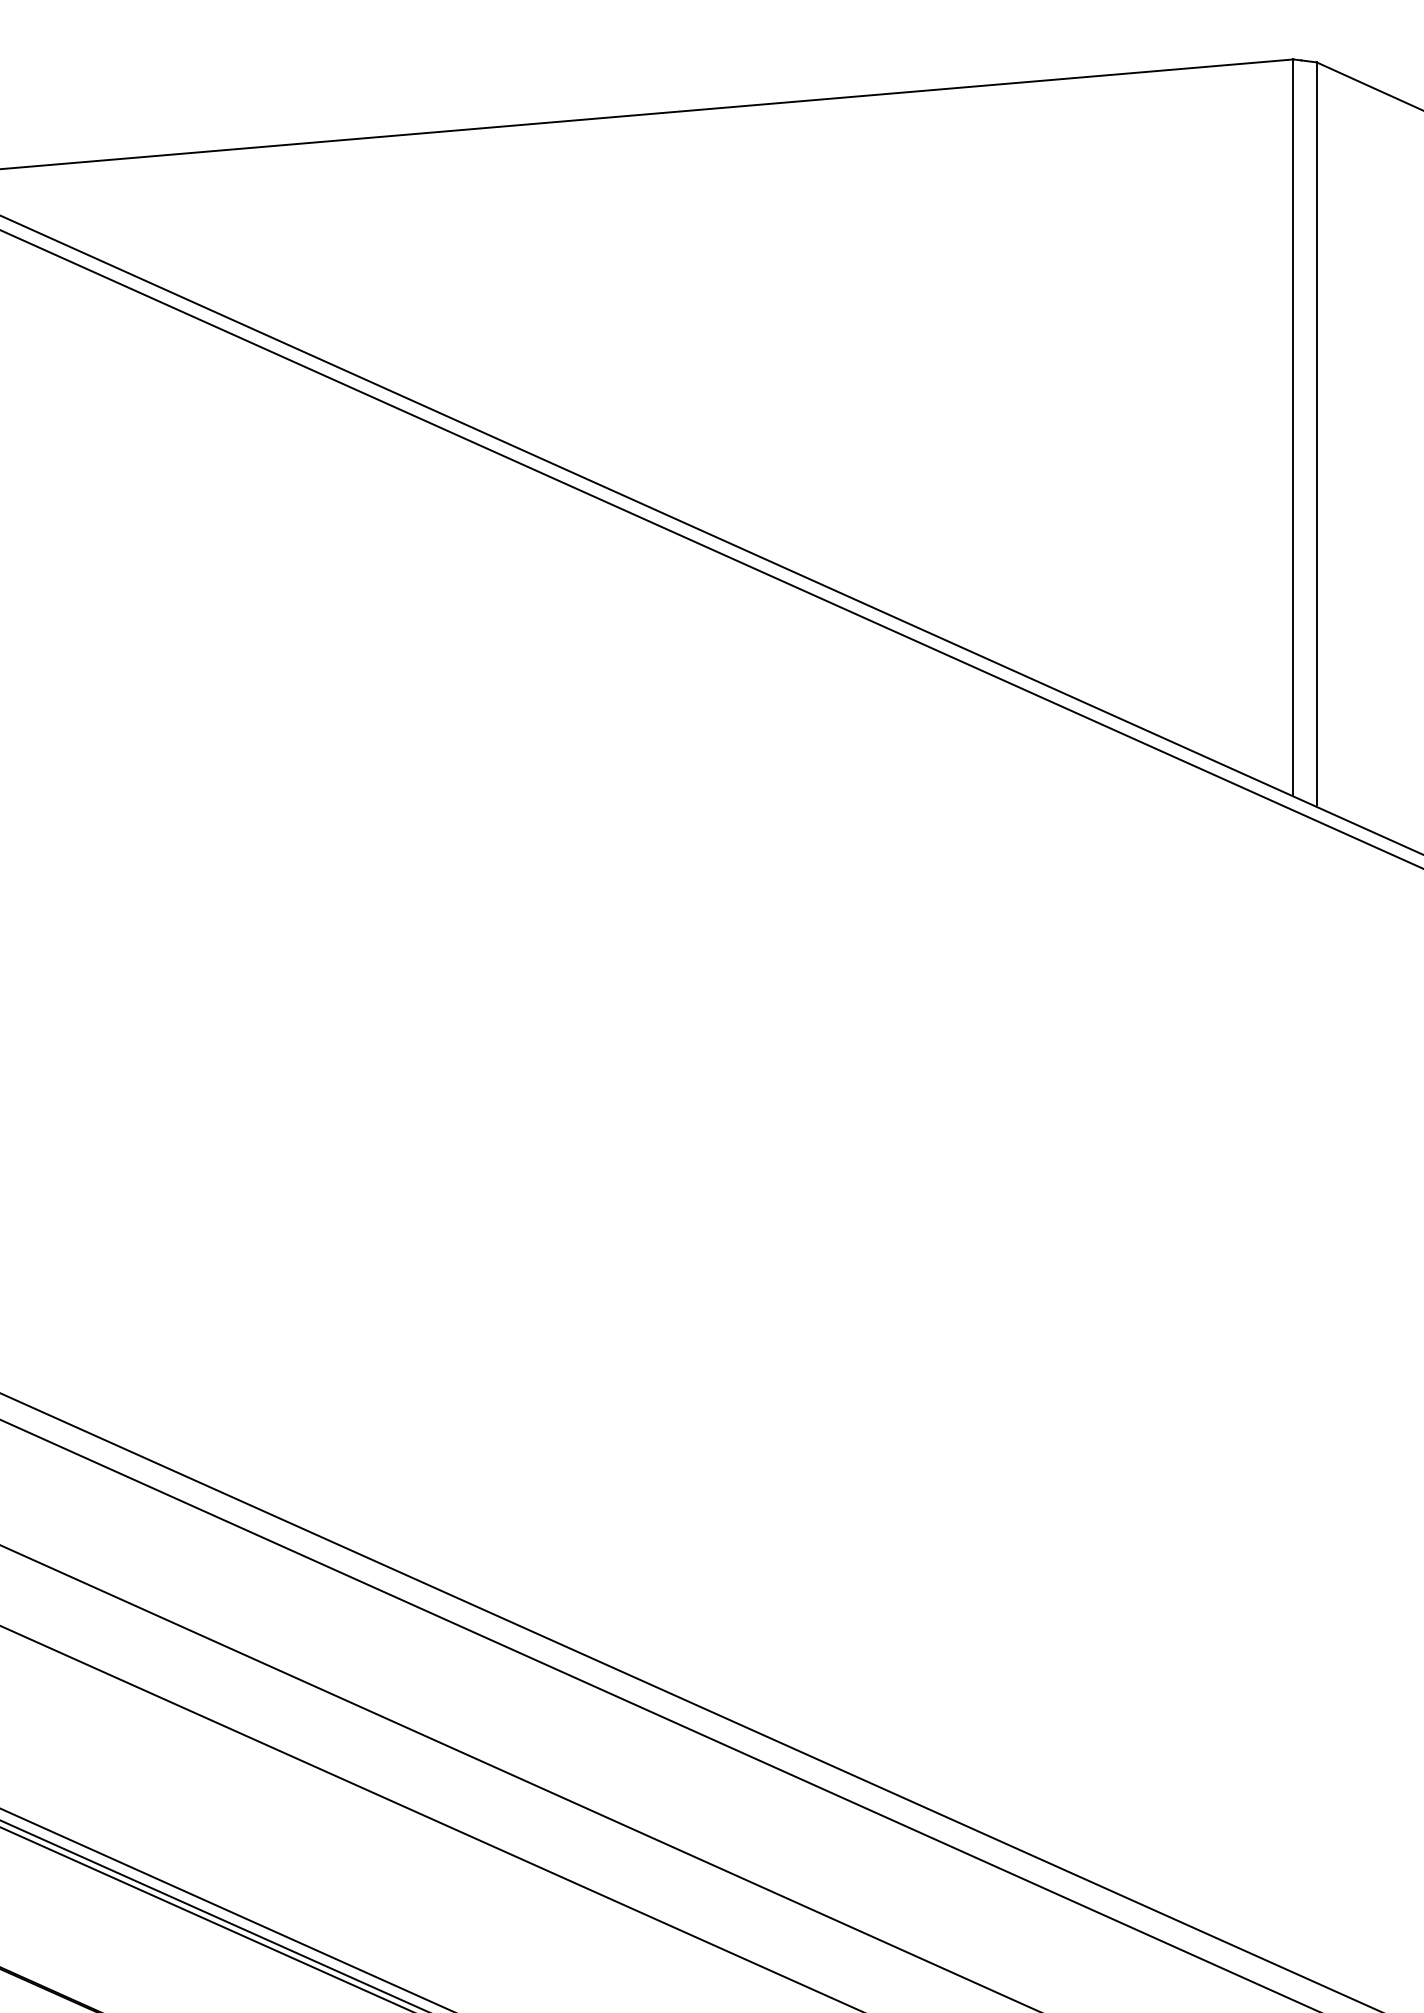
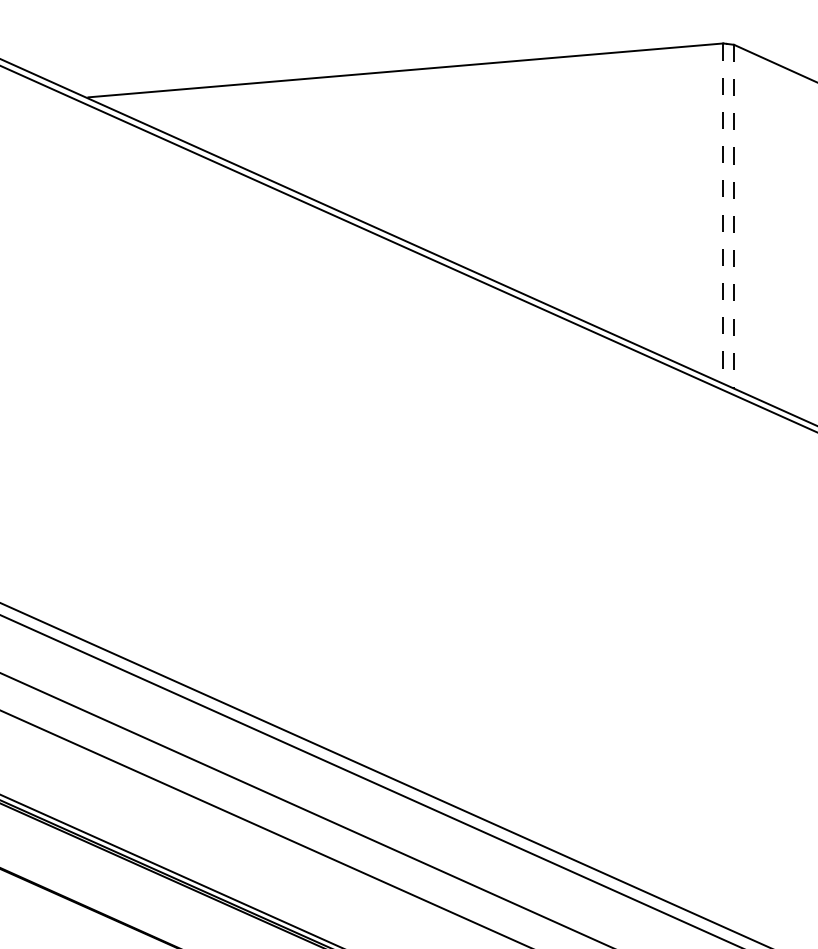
line: (1293, 427) -> (723, 213), solid -> dashed
line: (1317, 434) -> (734, 216), solid -> dashed

